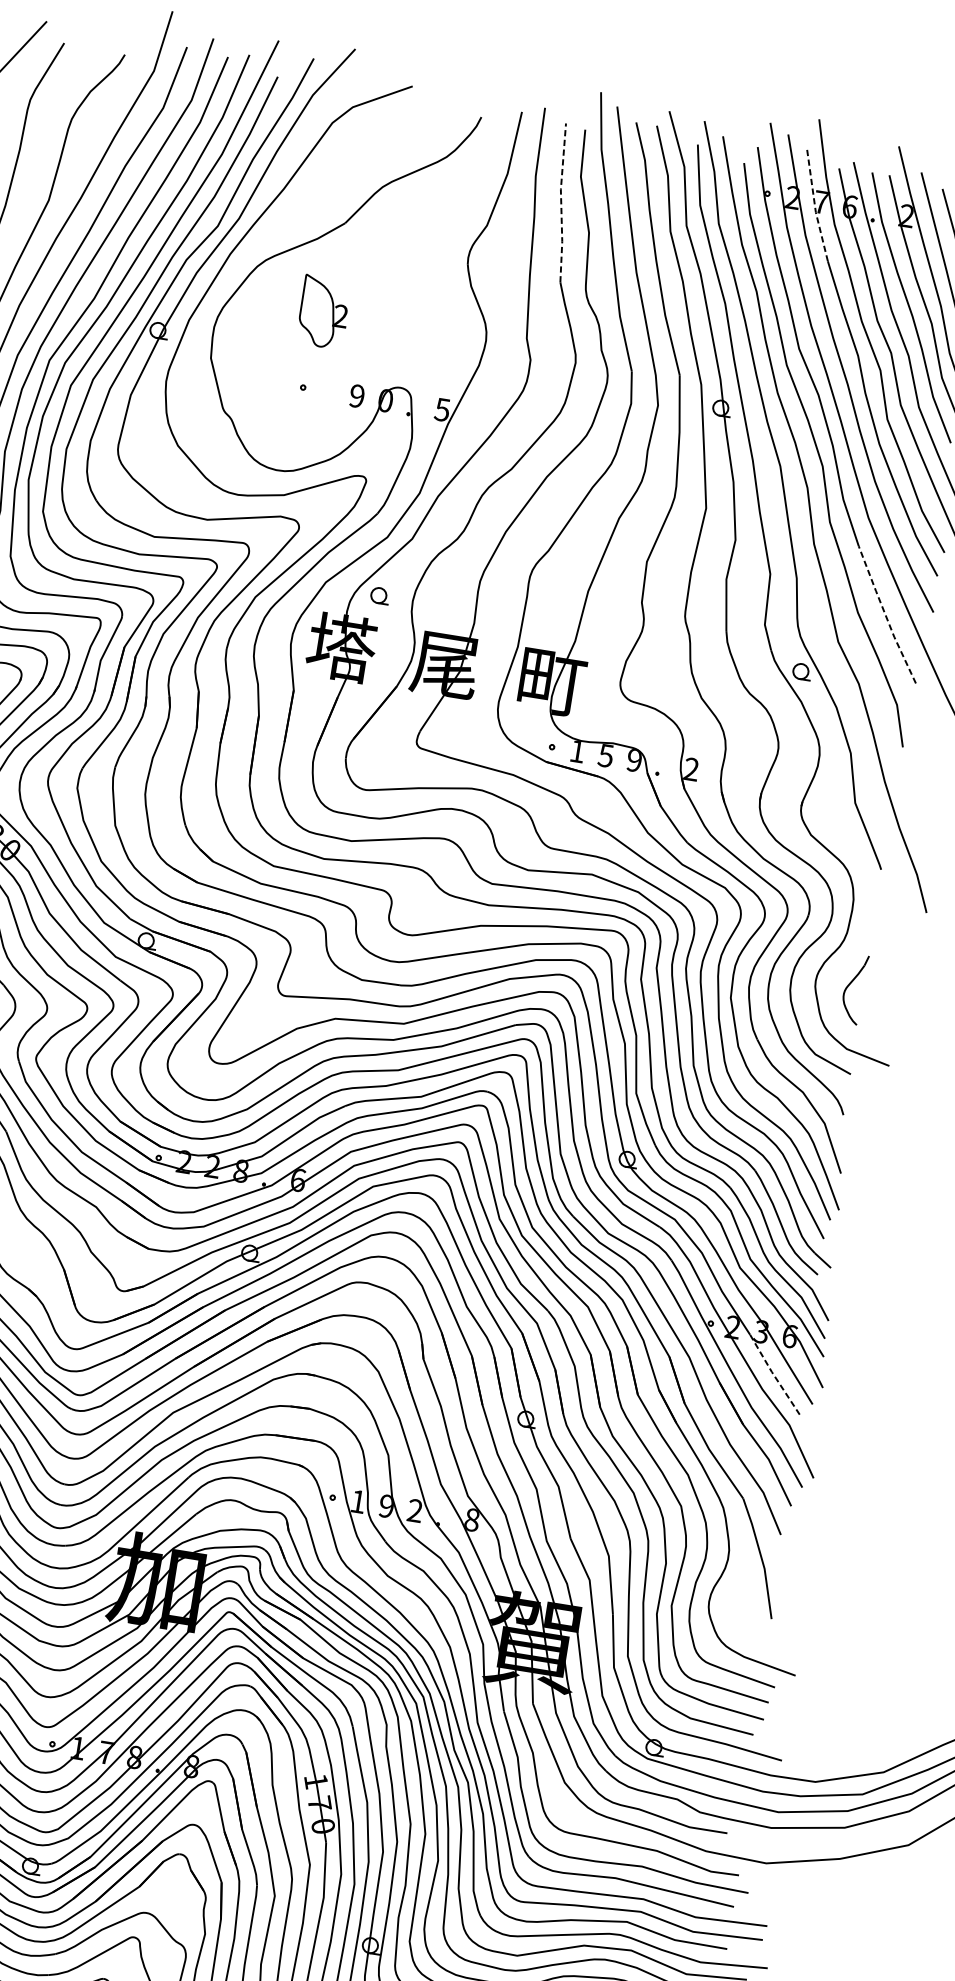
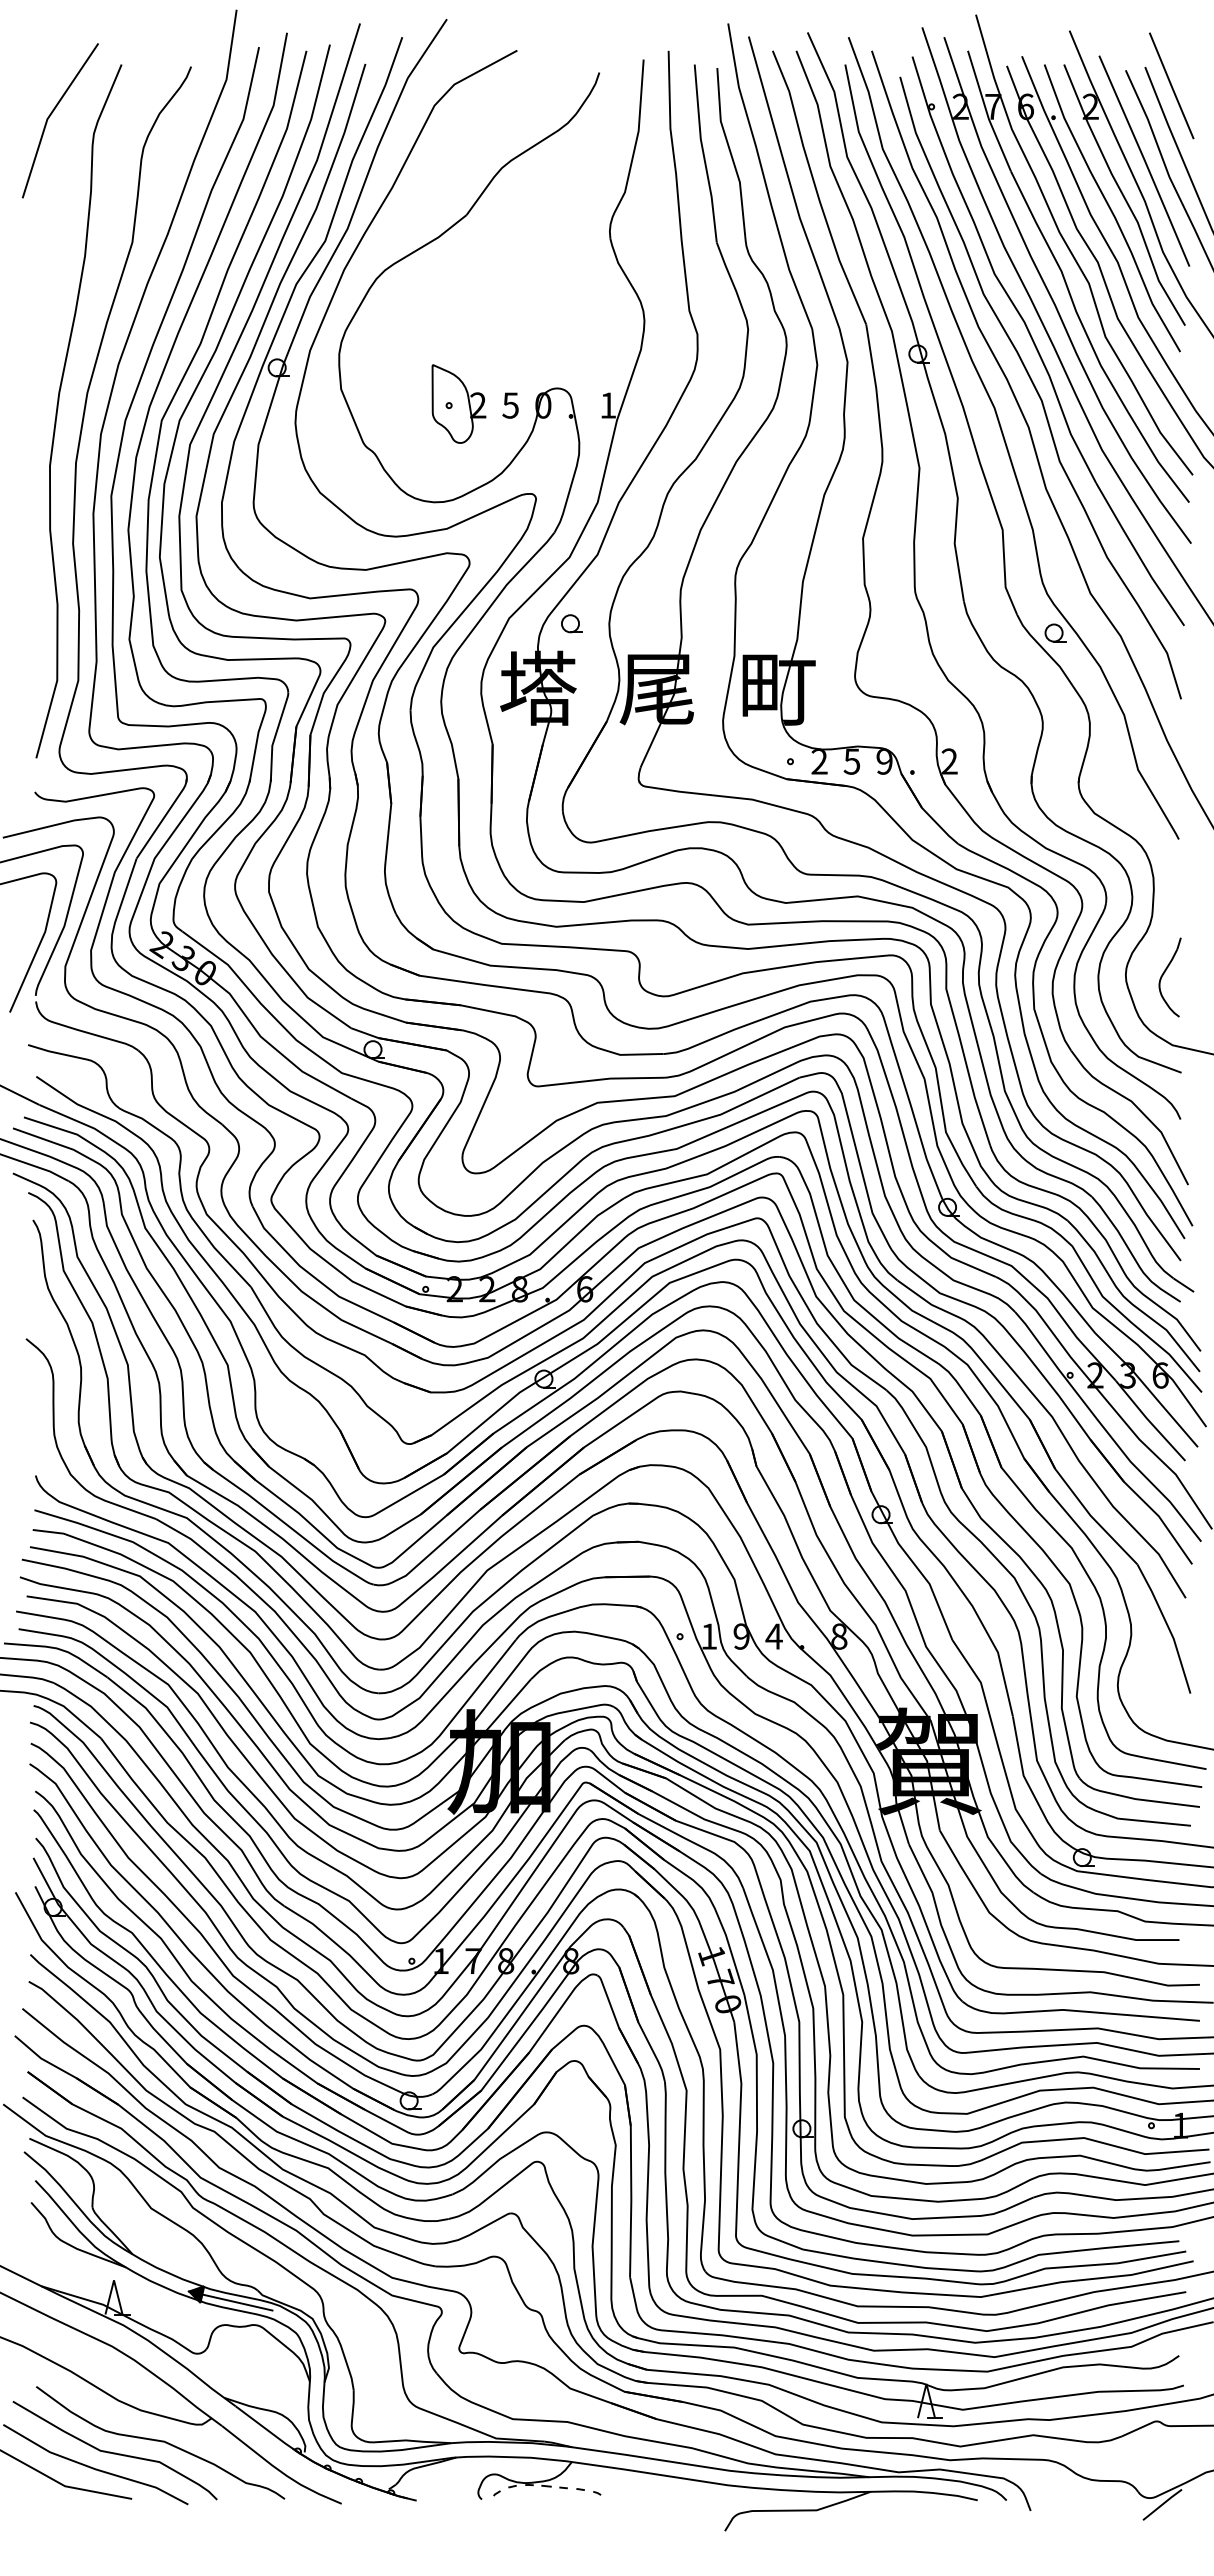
line: (561, 202) -> (703, 153), dashed -> solid
line: (814, 206) -> (986, 112), dashed -> solid
part: (323, 311) -> (458, 403), moved
text: (356, 396) -> (510, 405), 9 -> 5
text: (441, 409) -> (607, 405), 5 -> 1
line: (885, 614) -> (1138, 554), dashed -> solid
text: (577, 751) -> (819, 761), 1 -> 2
line: (773, 1375) -> (1149, 1421), dashed -> solid
text: (414, 1510) -> (773, 1636), 2 -> 4

